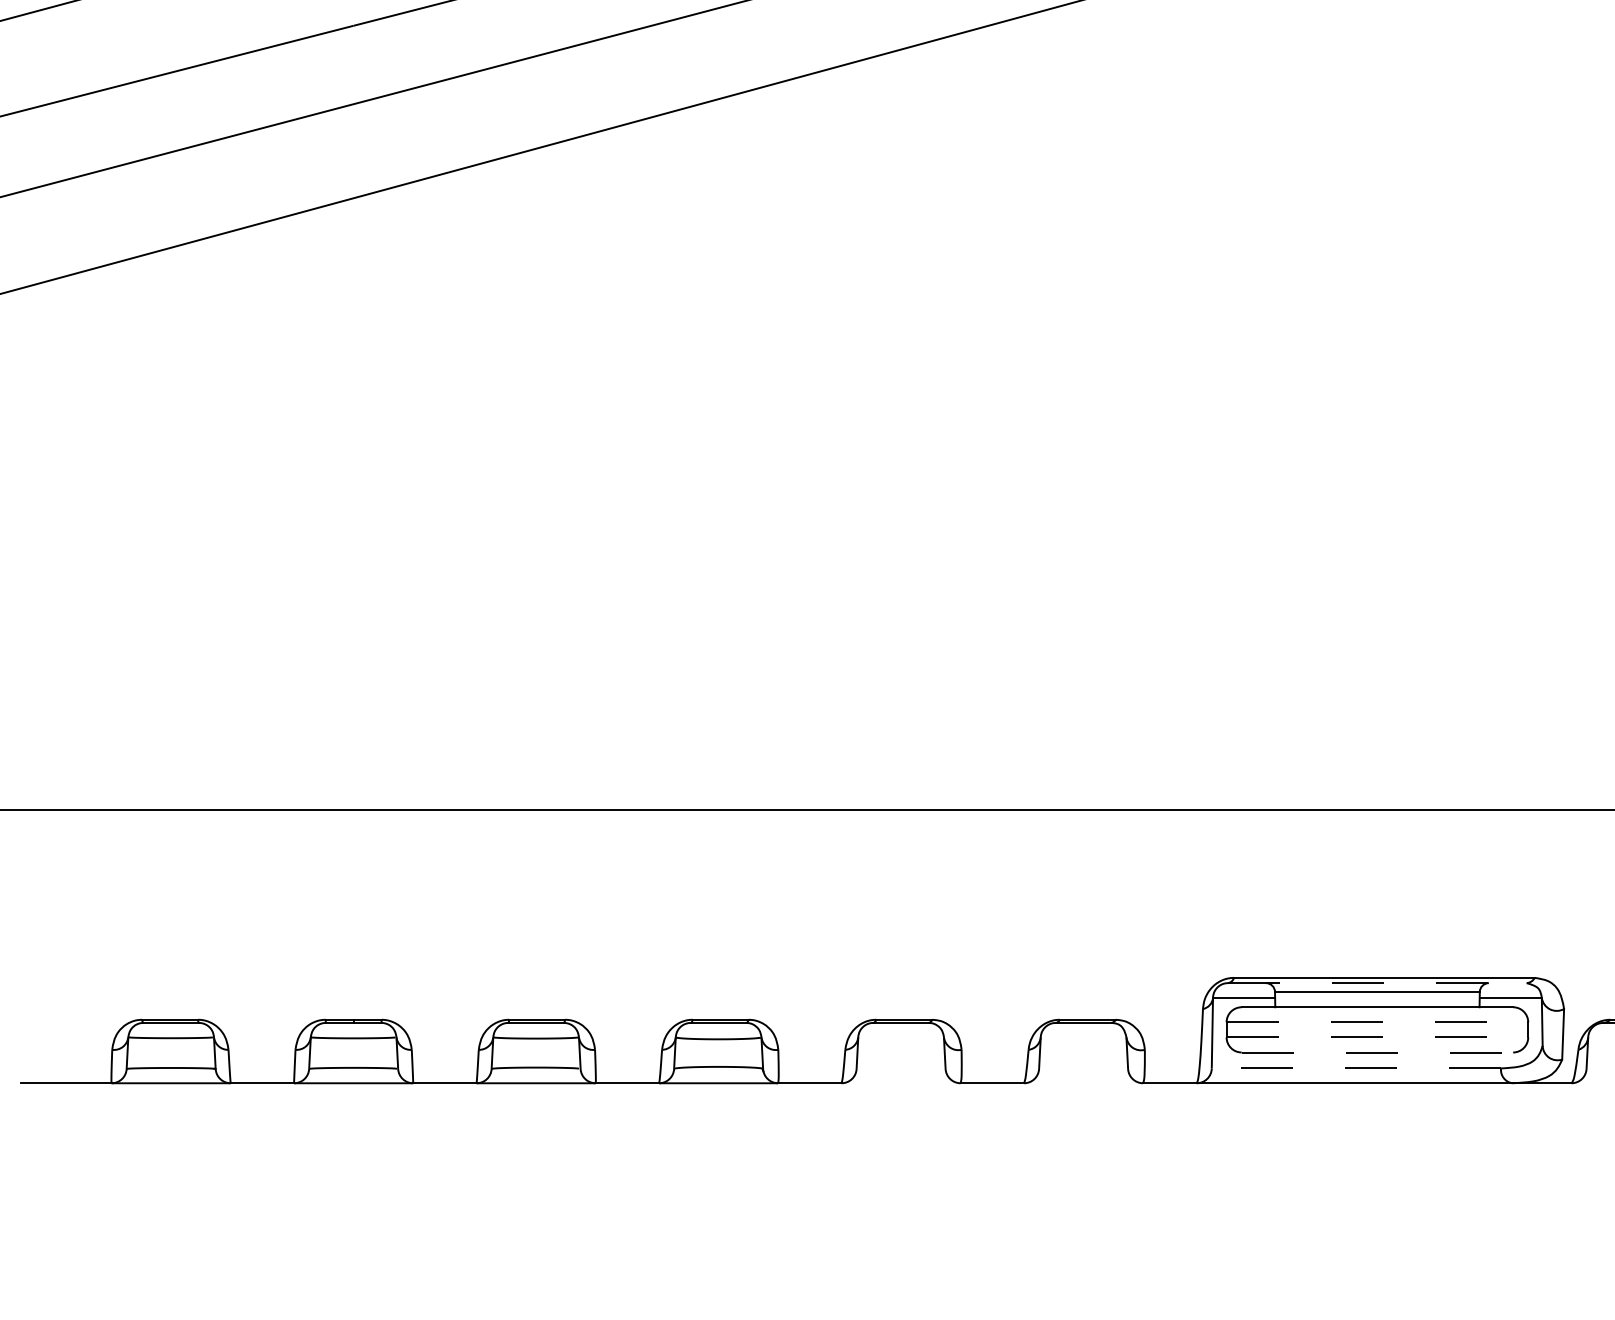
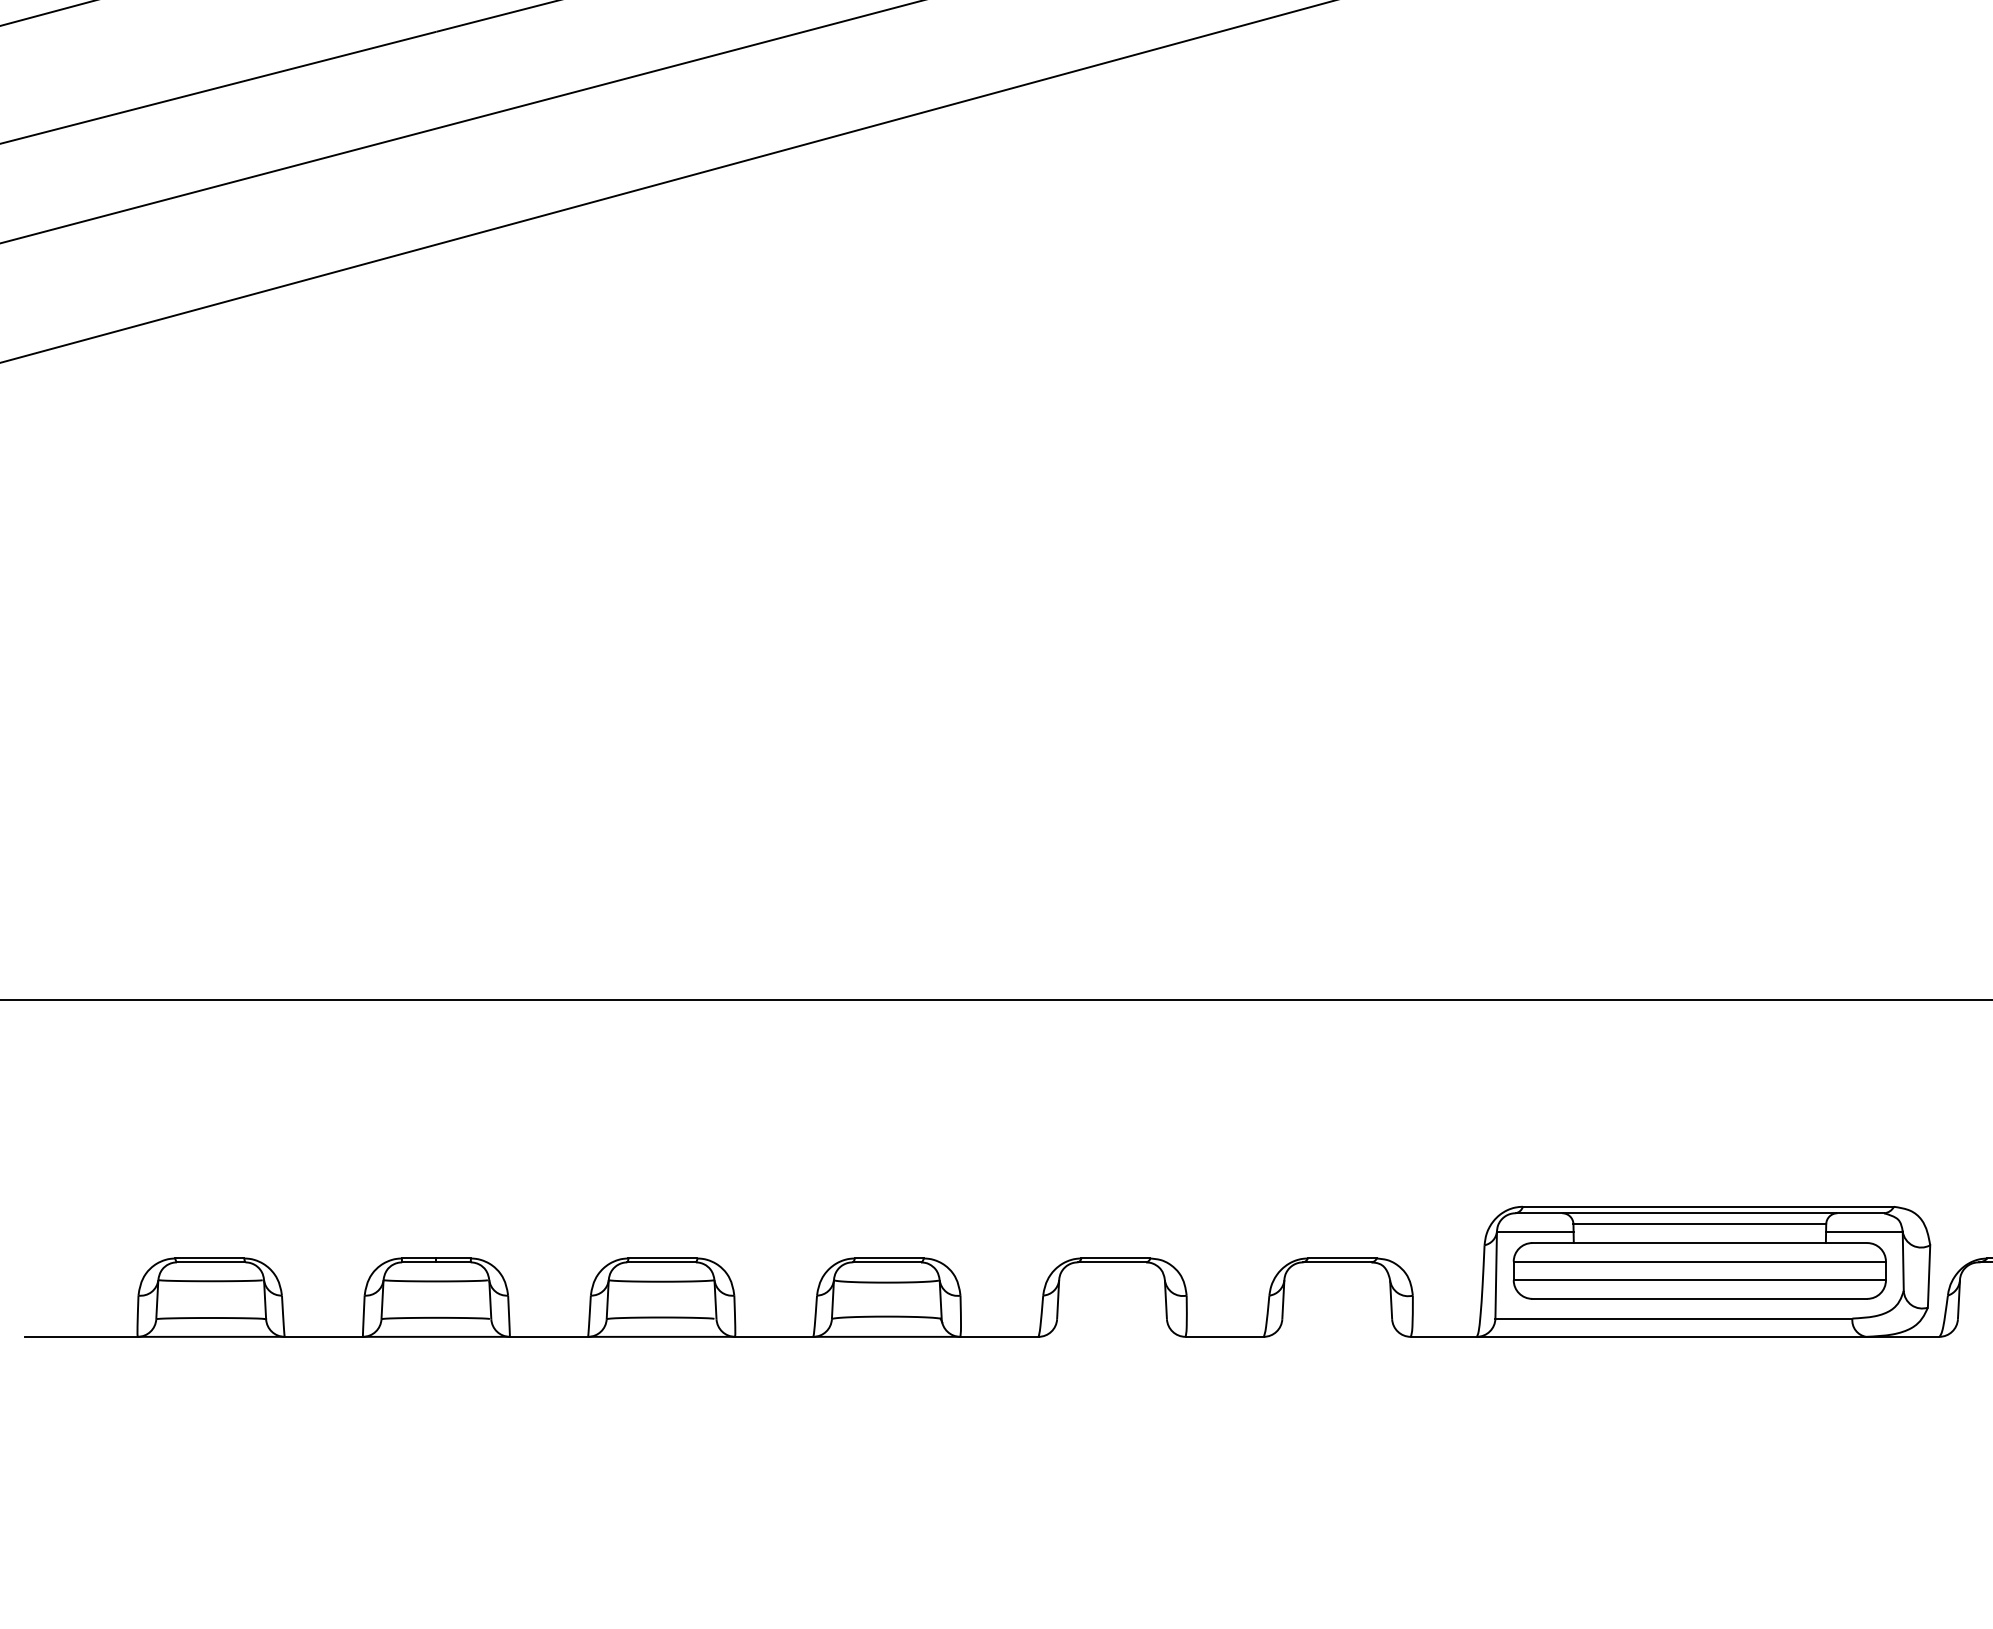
line: (1377, 983) -> (1700, 1213), dashed -> solid
line: (1377, 1022) -> (1700, 1261), dashed -> solid
line: (1377, 1037) -> (1700, 1280), dashed -> solid
line: (1377, 1052) -> (1699, 1298), dashed -> solid
line: (1356, 1068) -> (1673, 1318), dashed -> solid

